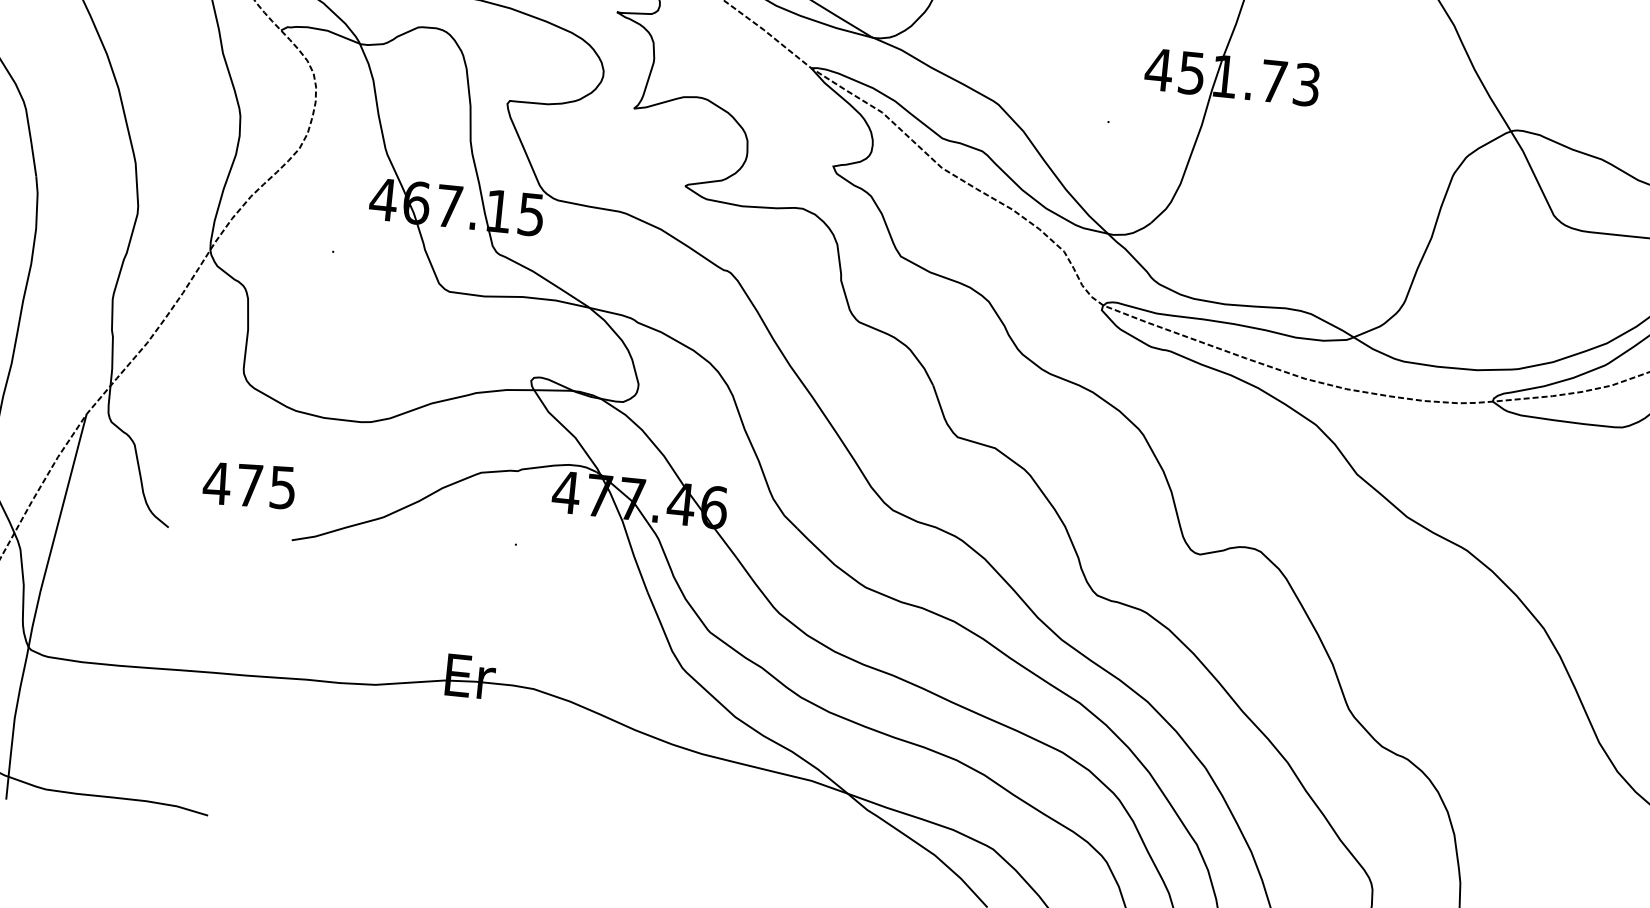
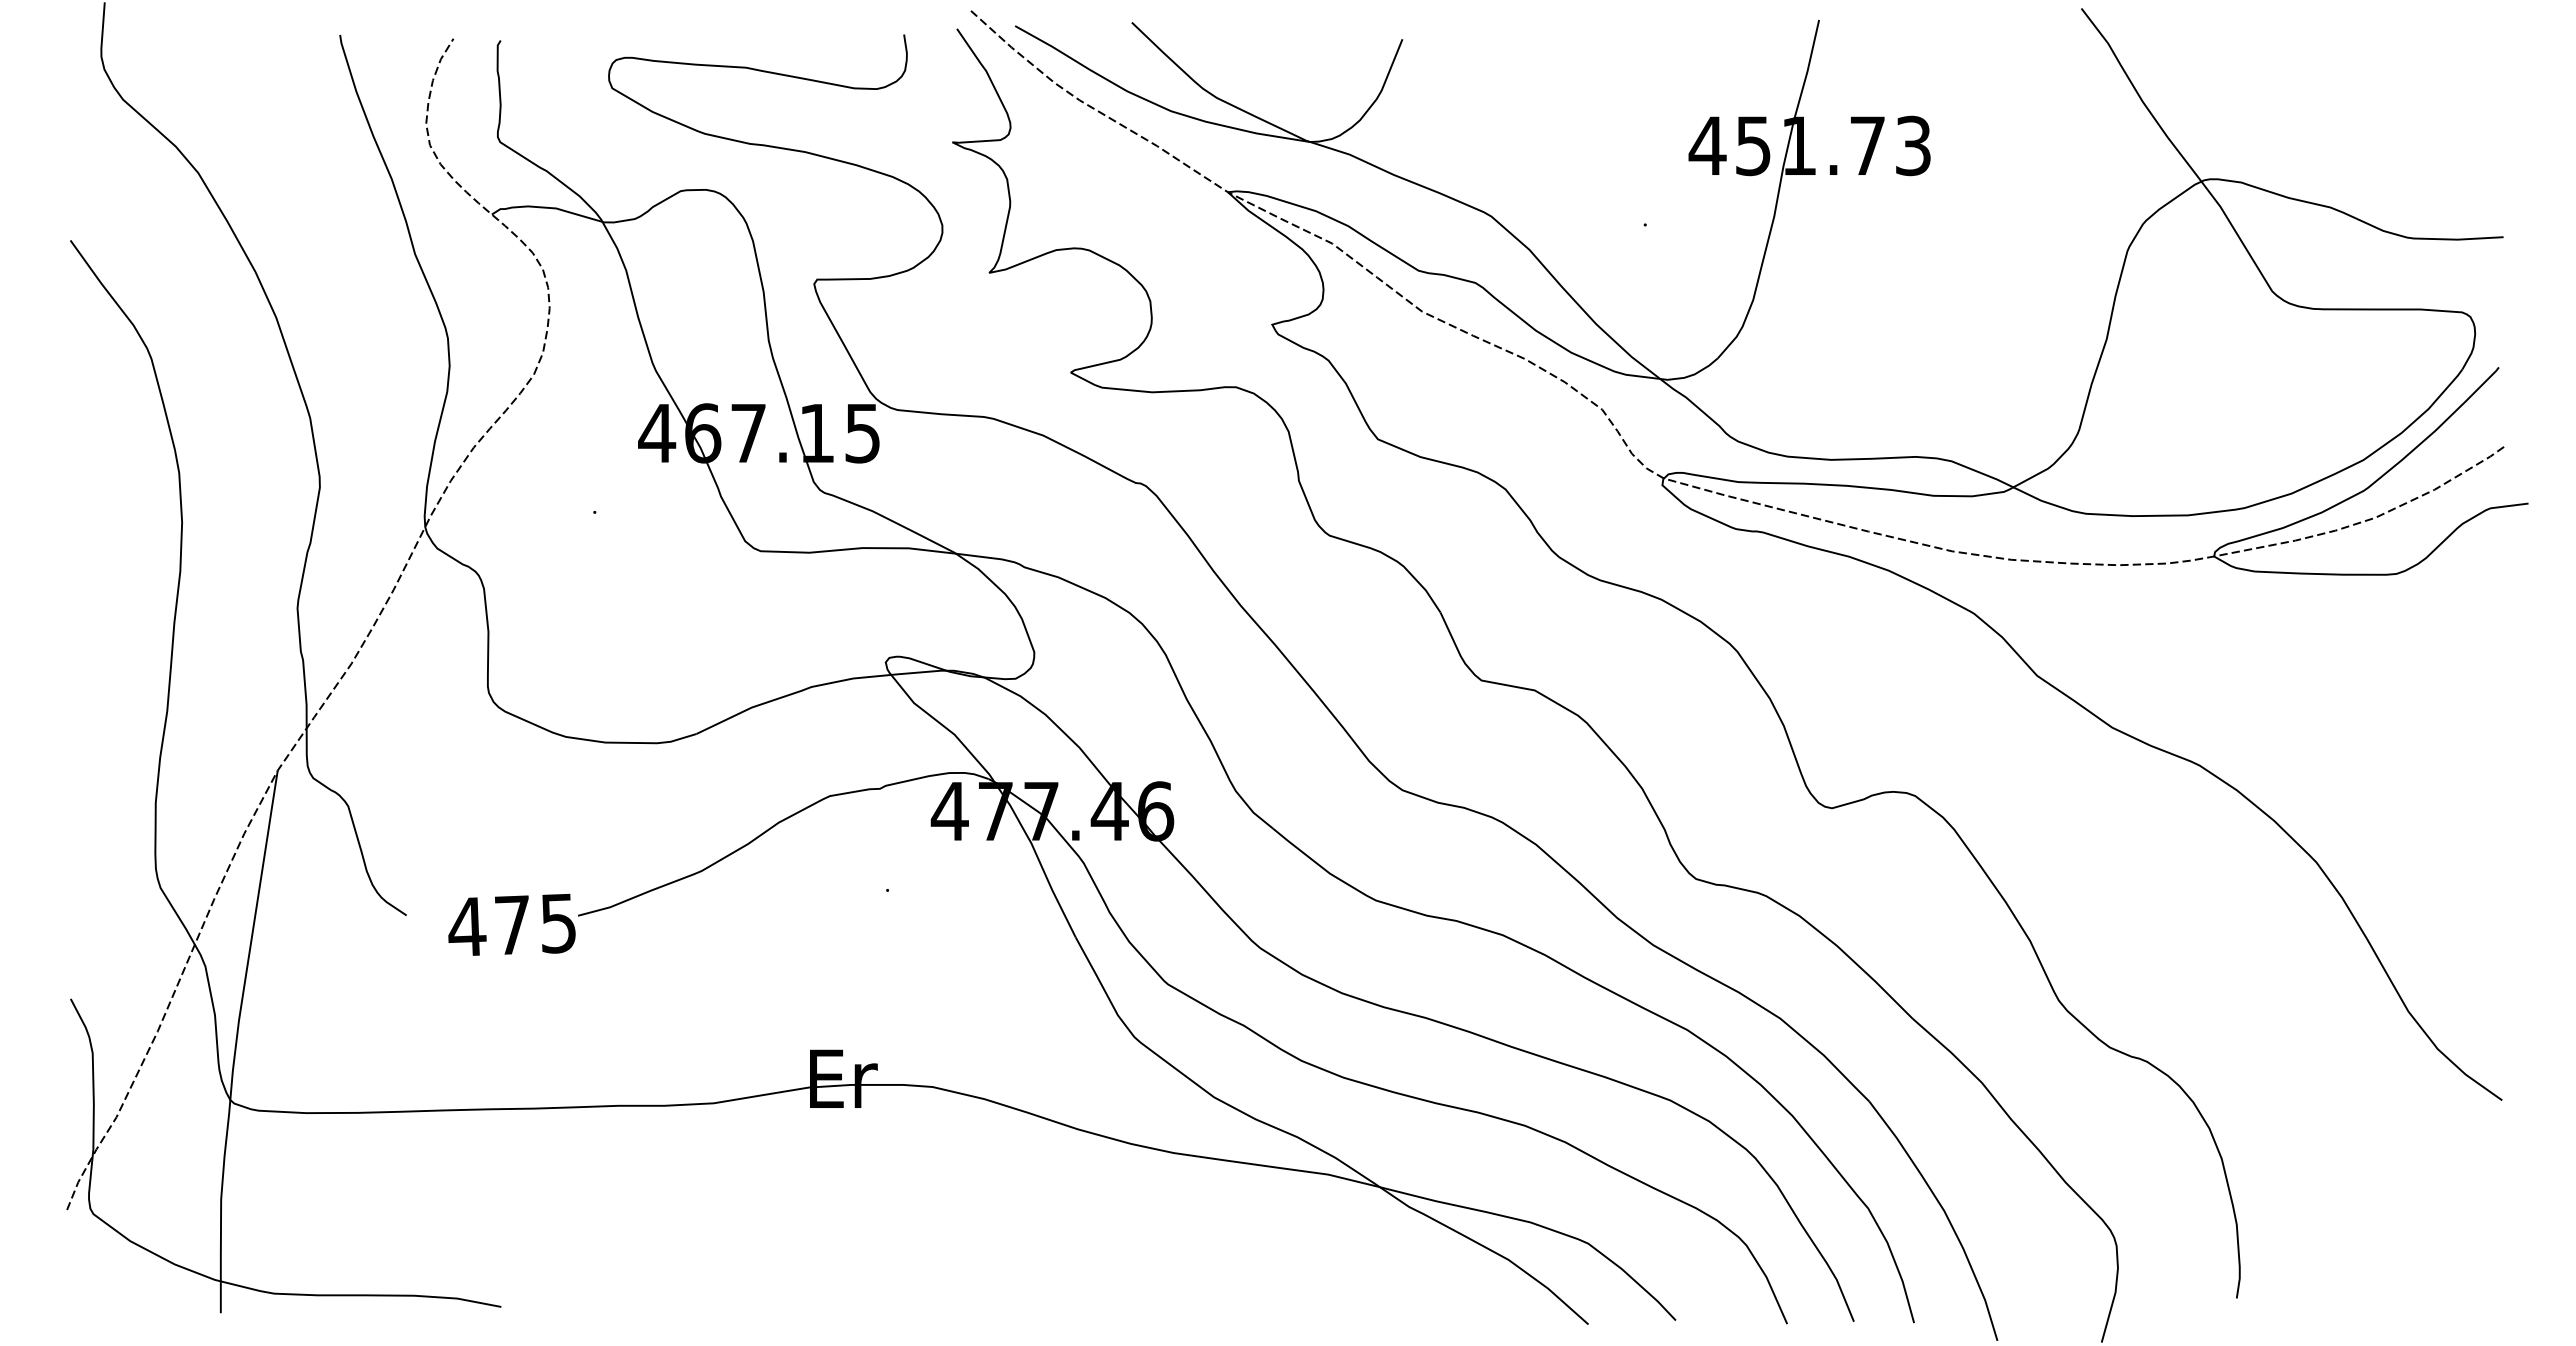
text: (249, 484) -> (511, 924), moved

